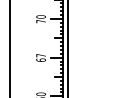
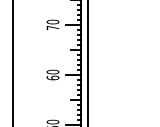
text: (40, 55) -> (52, 71), 67 -> 60

